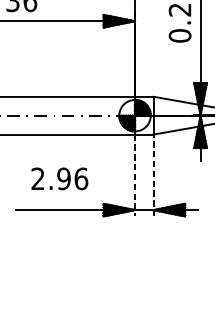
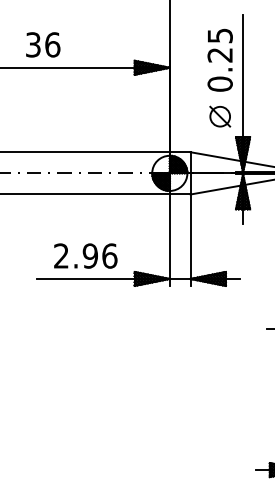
part: (180, 64) -> (220, 116), added
line: (134, 175) -> (169, 240), dashed -> solid
line: (153, 175) -> (190, 240), dashed -> solid
text: (59, 178) -> (85, 255), moved

